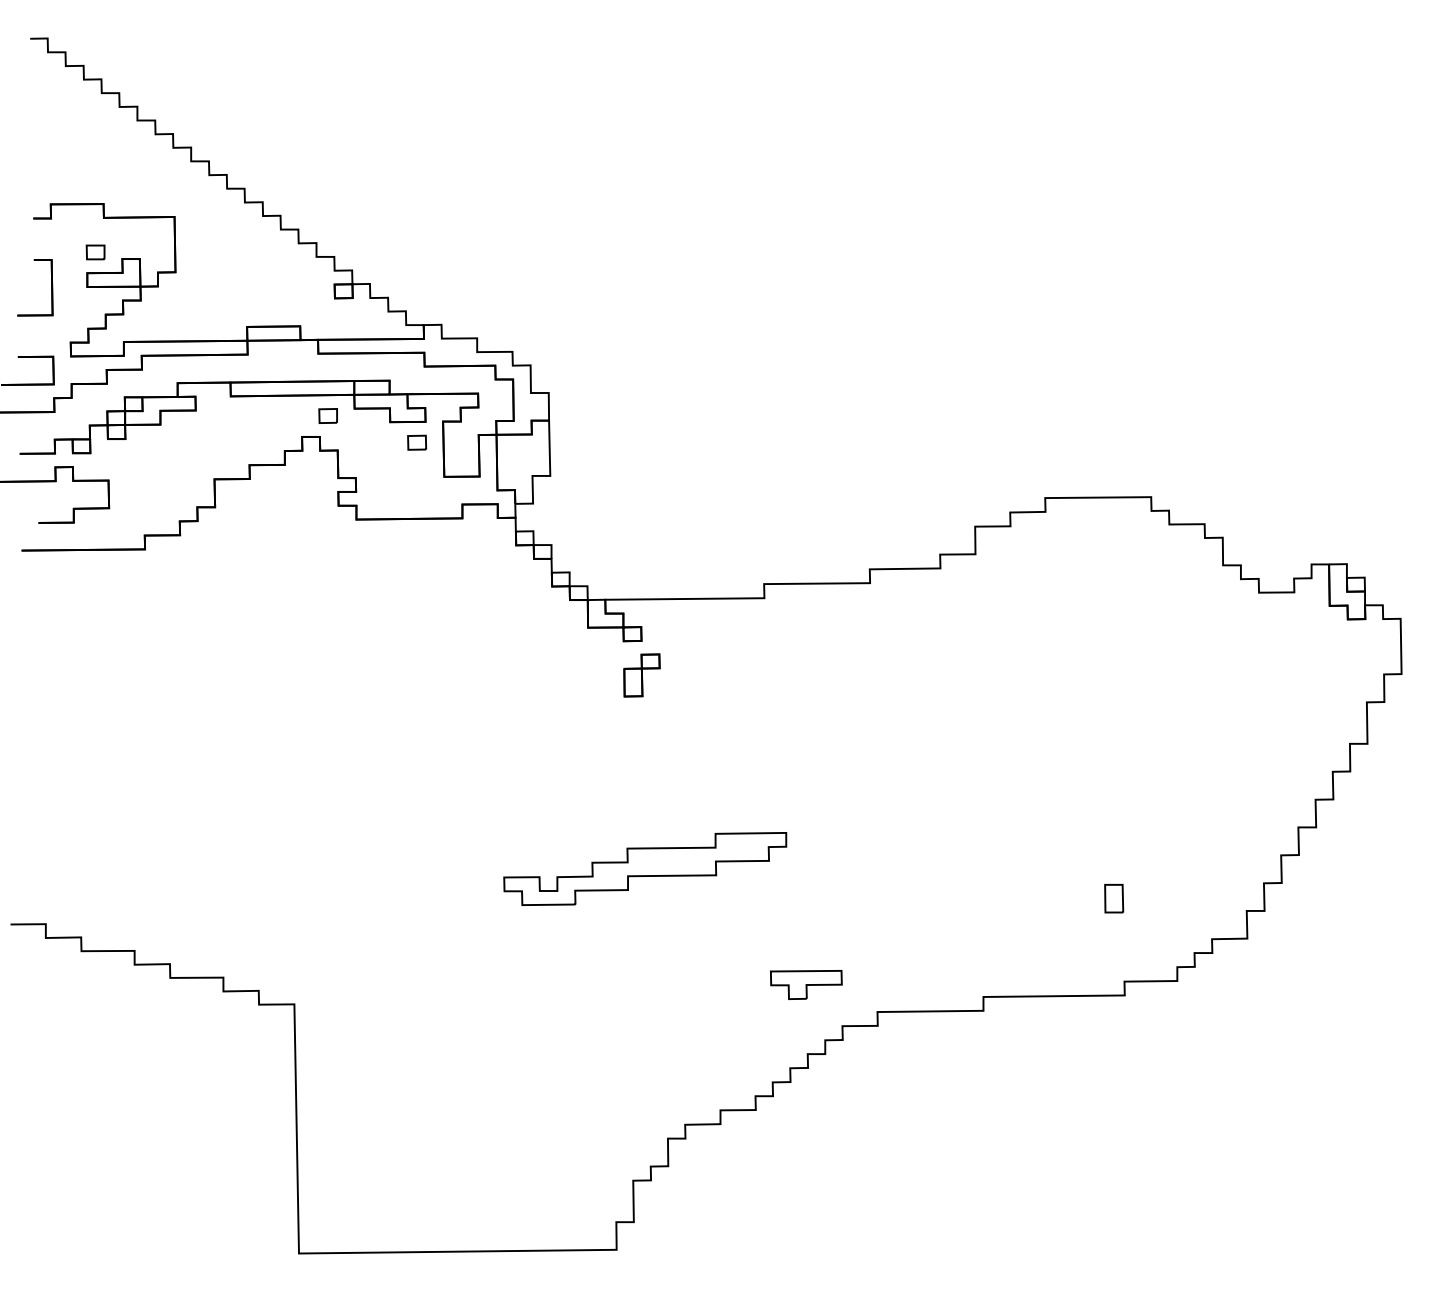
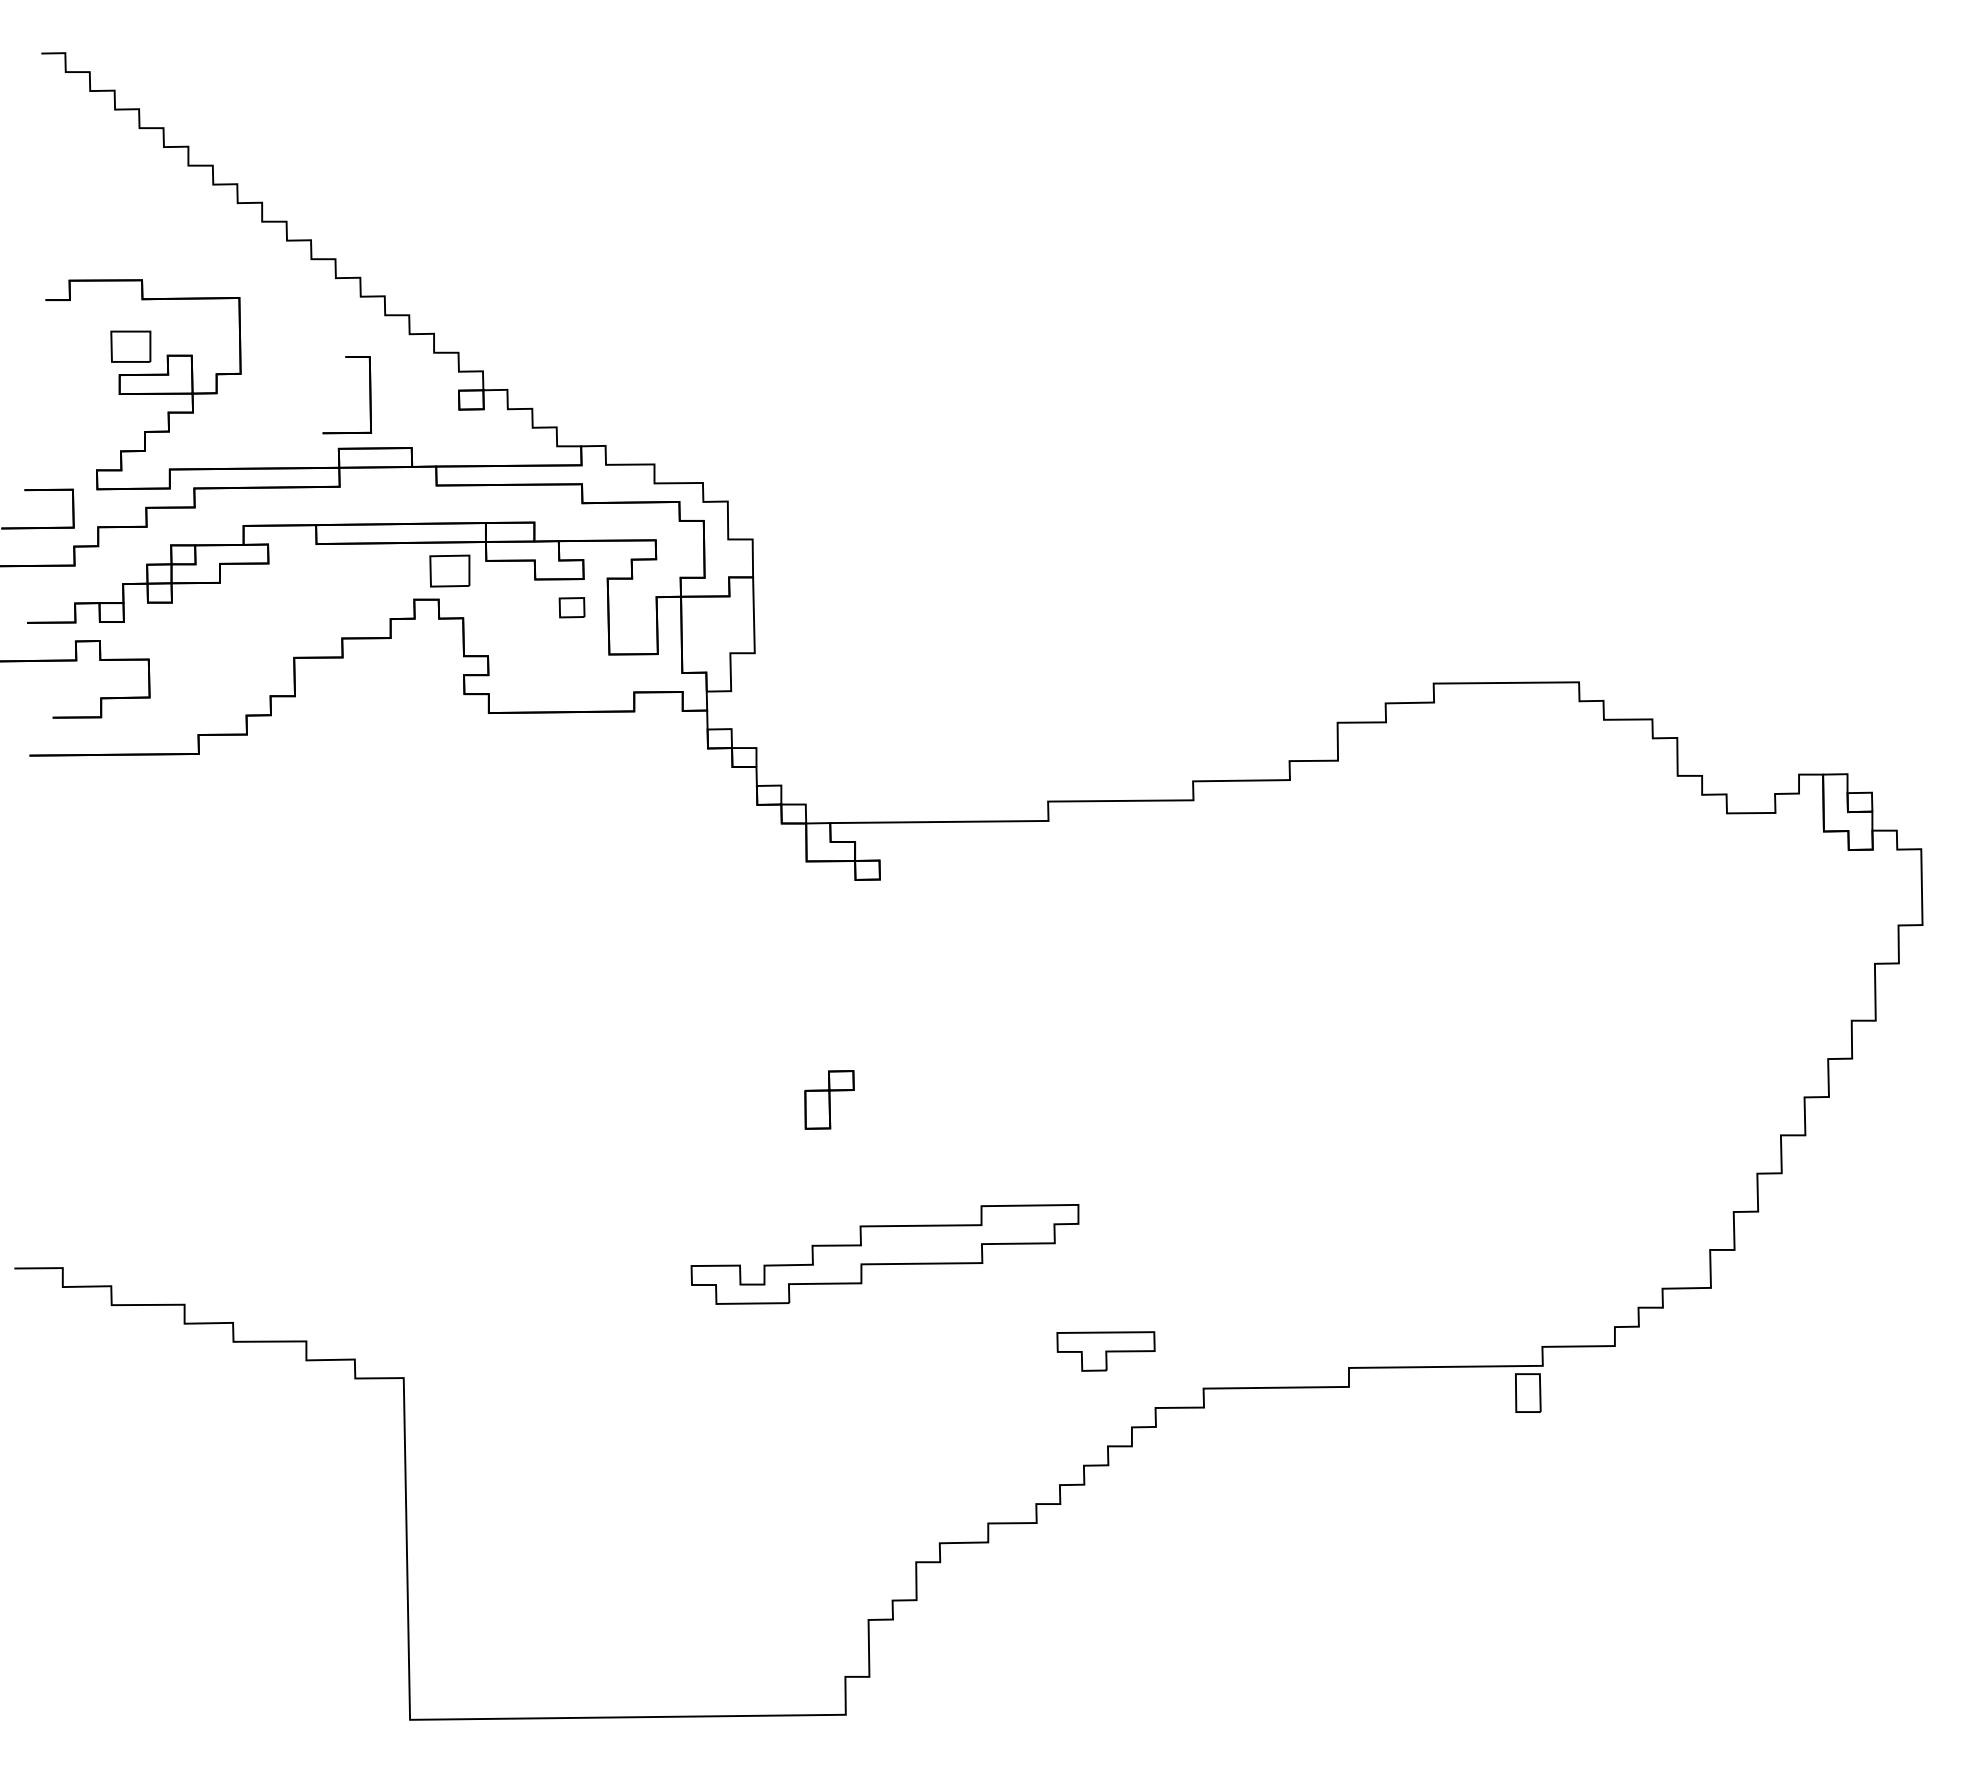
part: (95, 252) -> (131, 346), size x1.6
part: (51, 288) -> (369, 395), moved
part: (328, 415) -> (450, 570), size x1.6
part: (641, 675) -> (829, 1099), moved
part: (644, 869) -> (884, 1254), moved
part: (1114, 898) -> (1528, 1392), moved

